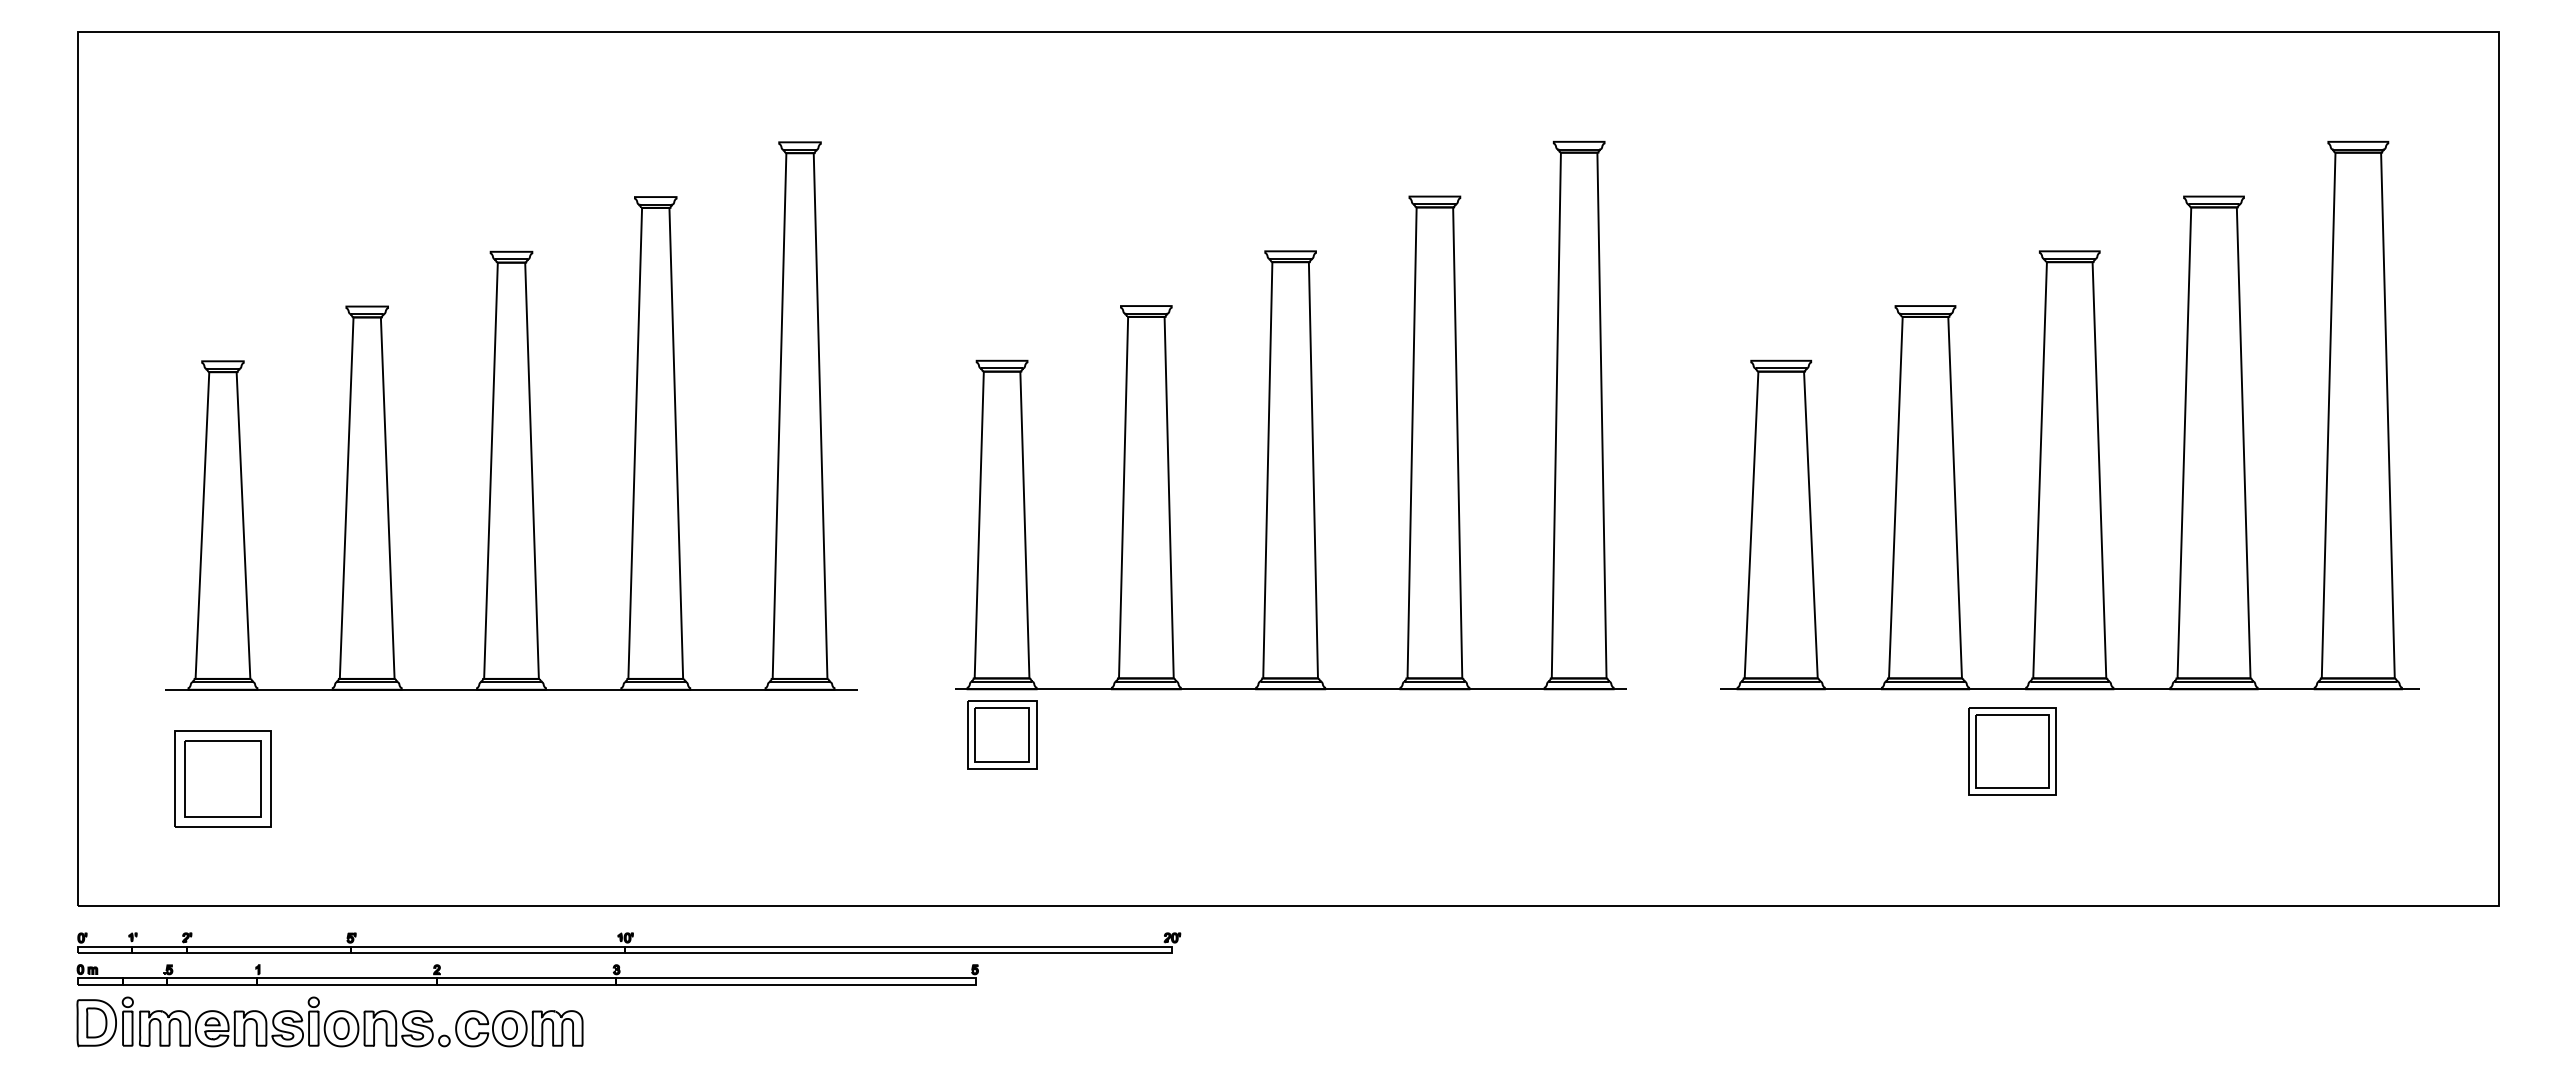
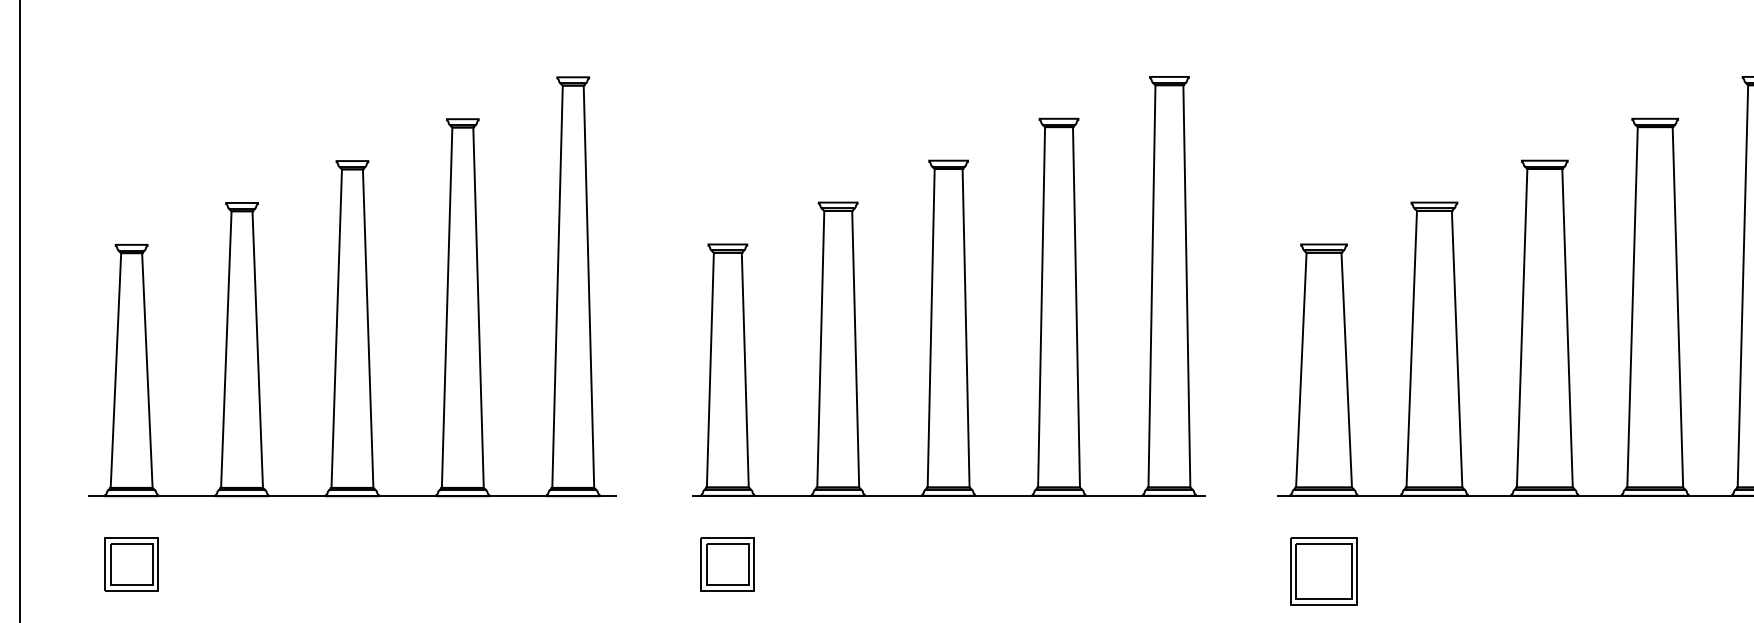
part: (1002, 734) -> (728, 564), moved
part: (2012, 751) -> (1324, 571), moved
part: (222, 778) -> (131, 564), size x0.71

